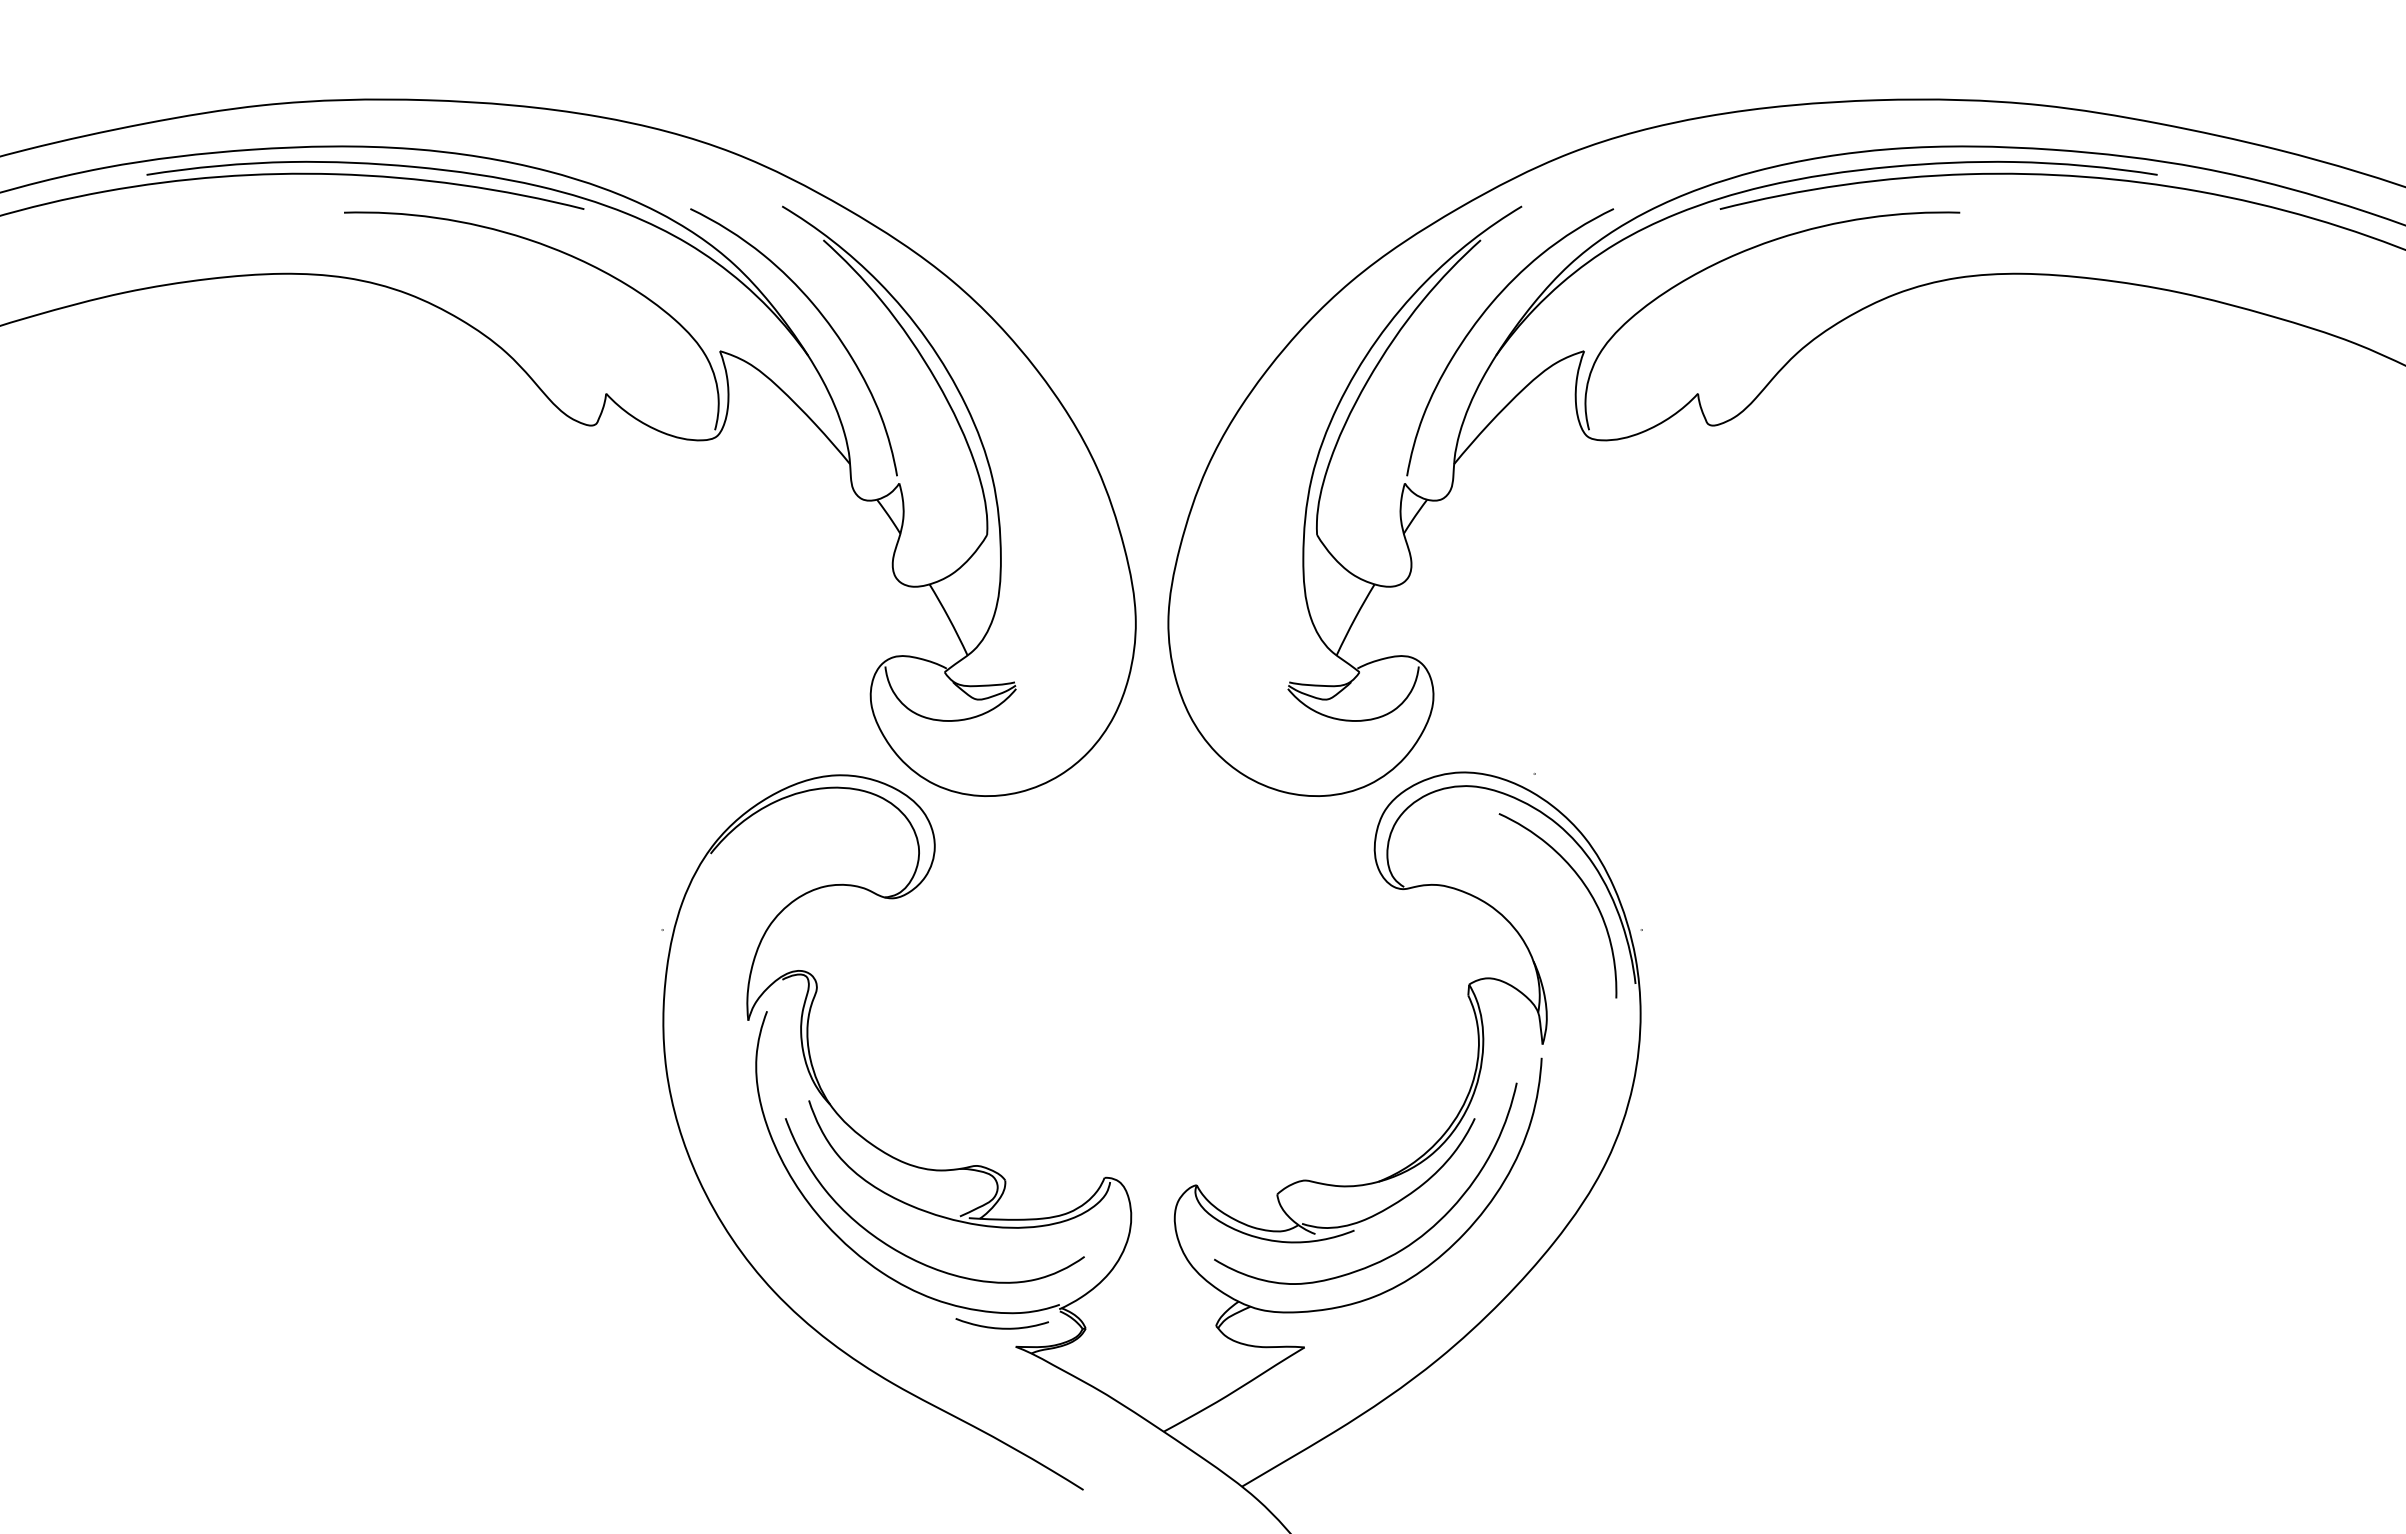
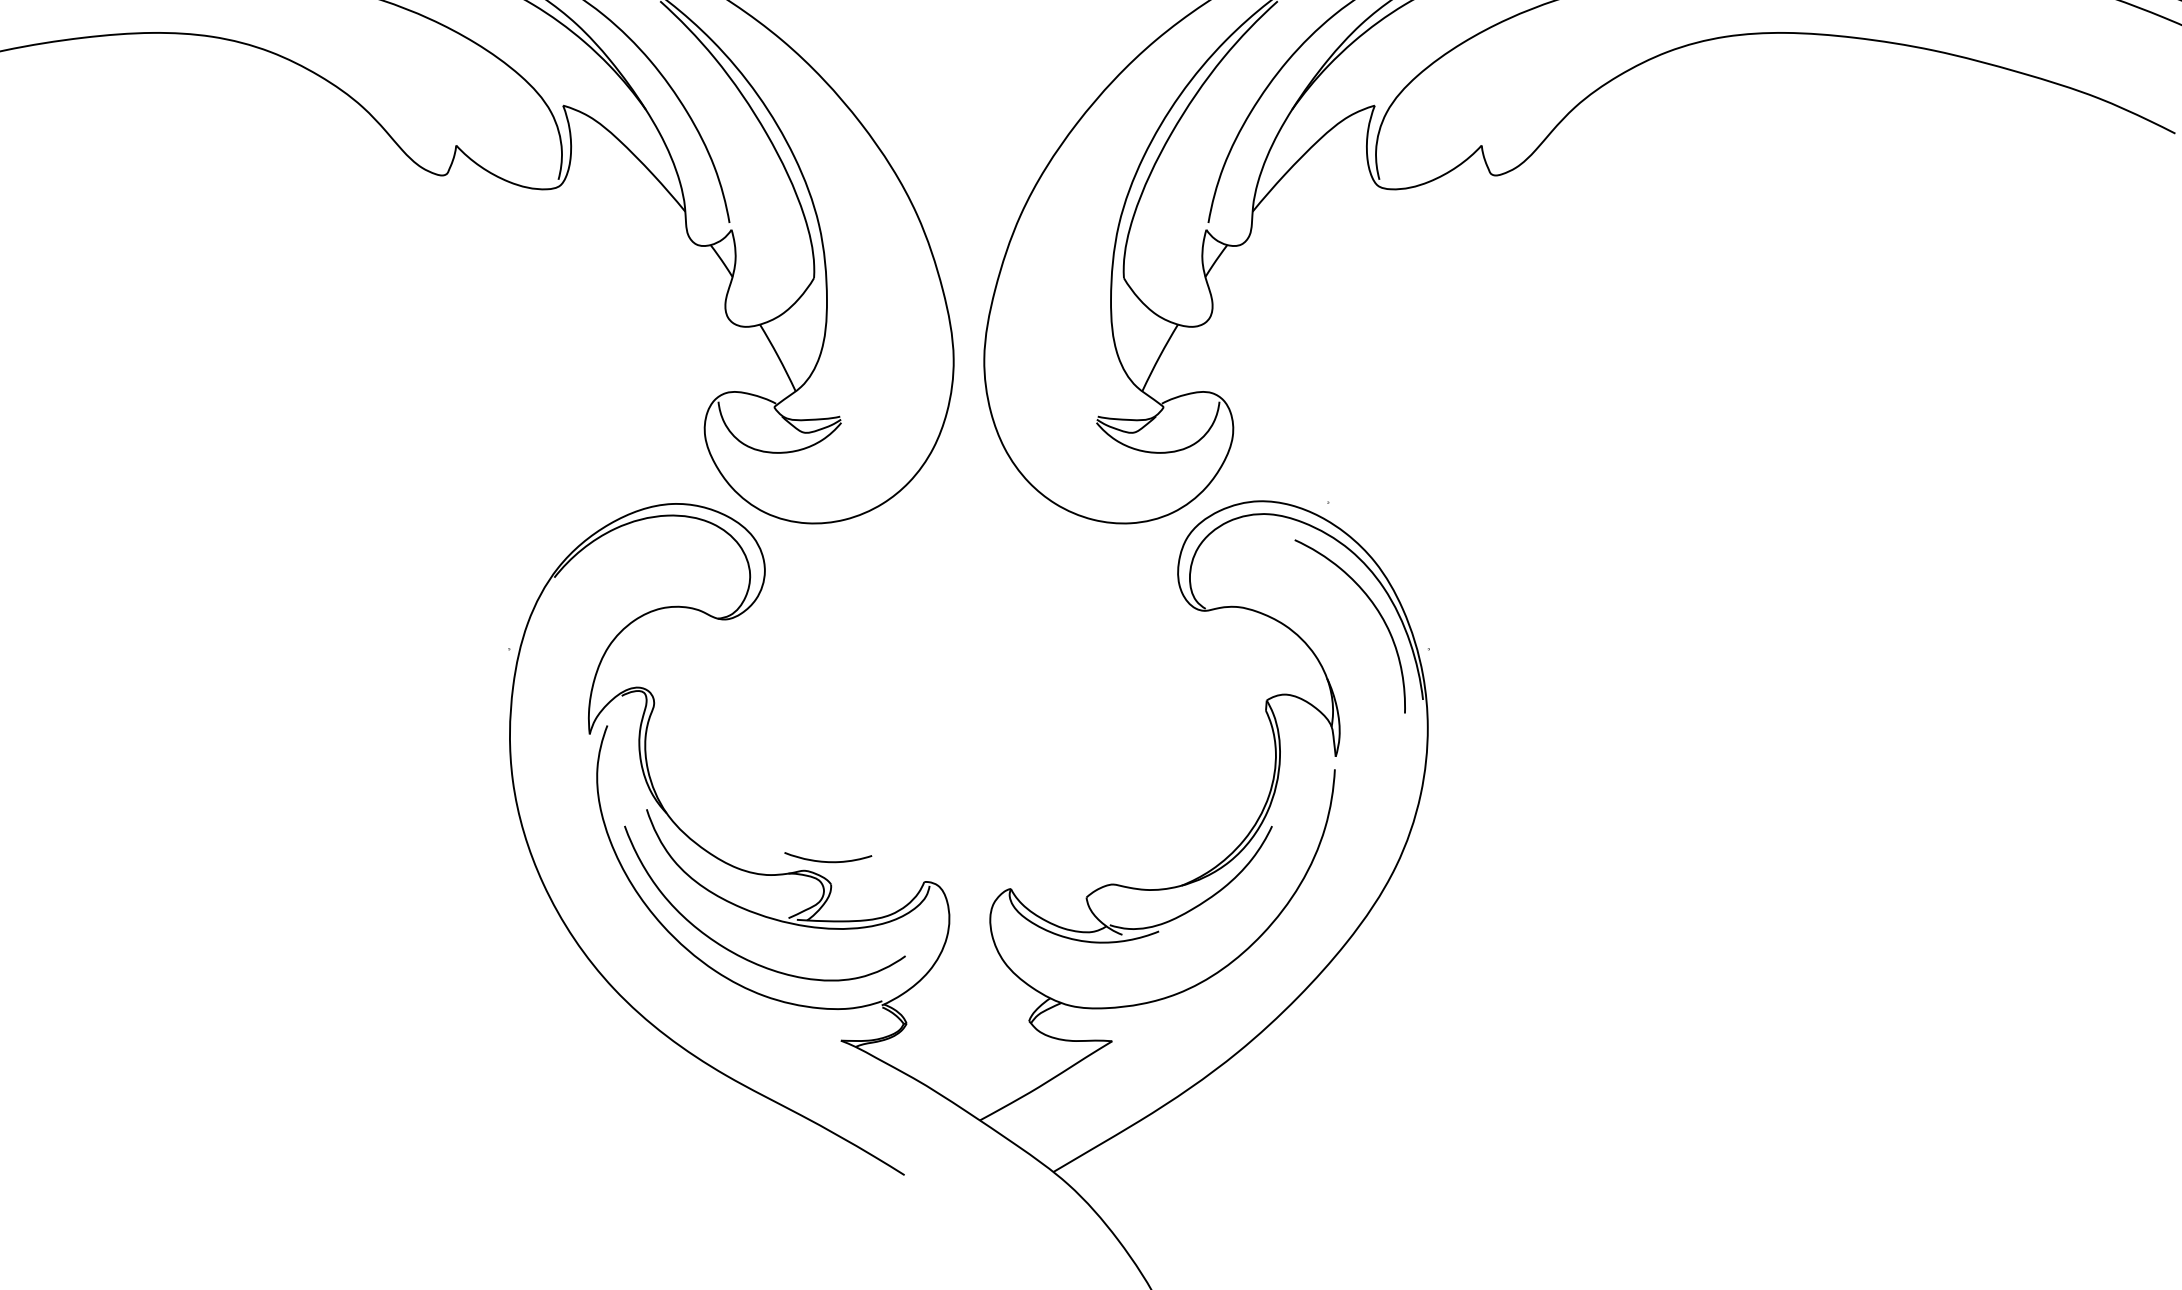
curve: (1403, 1247) -> (1205, 947), removed
curve: (1001, 1327) -> (827, 861), moved

